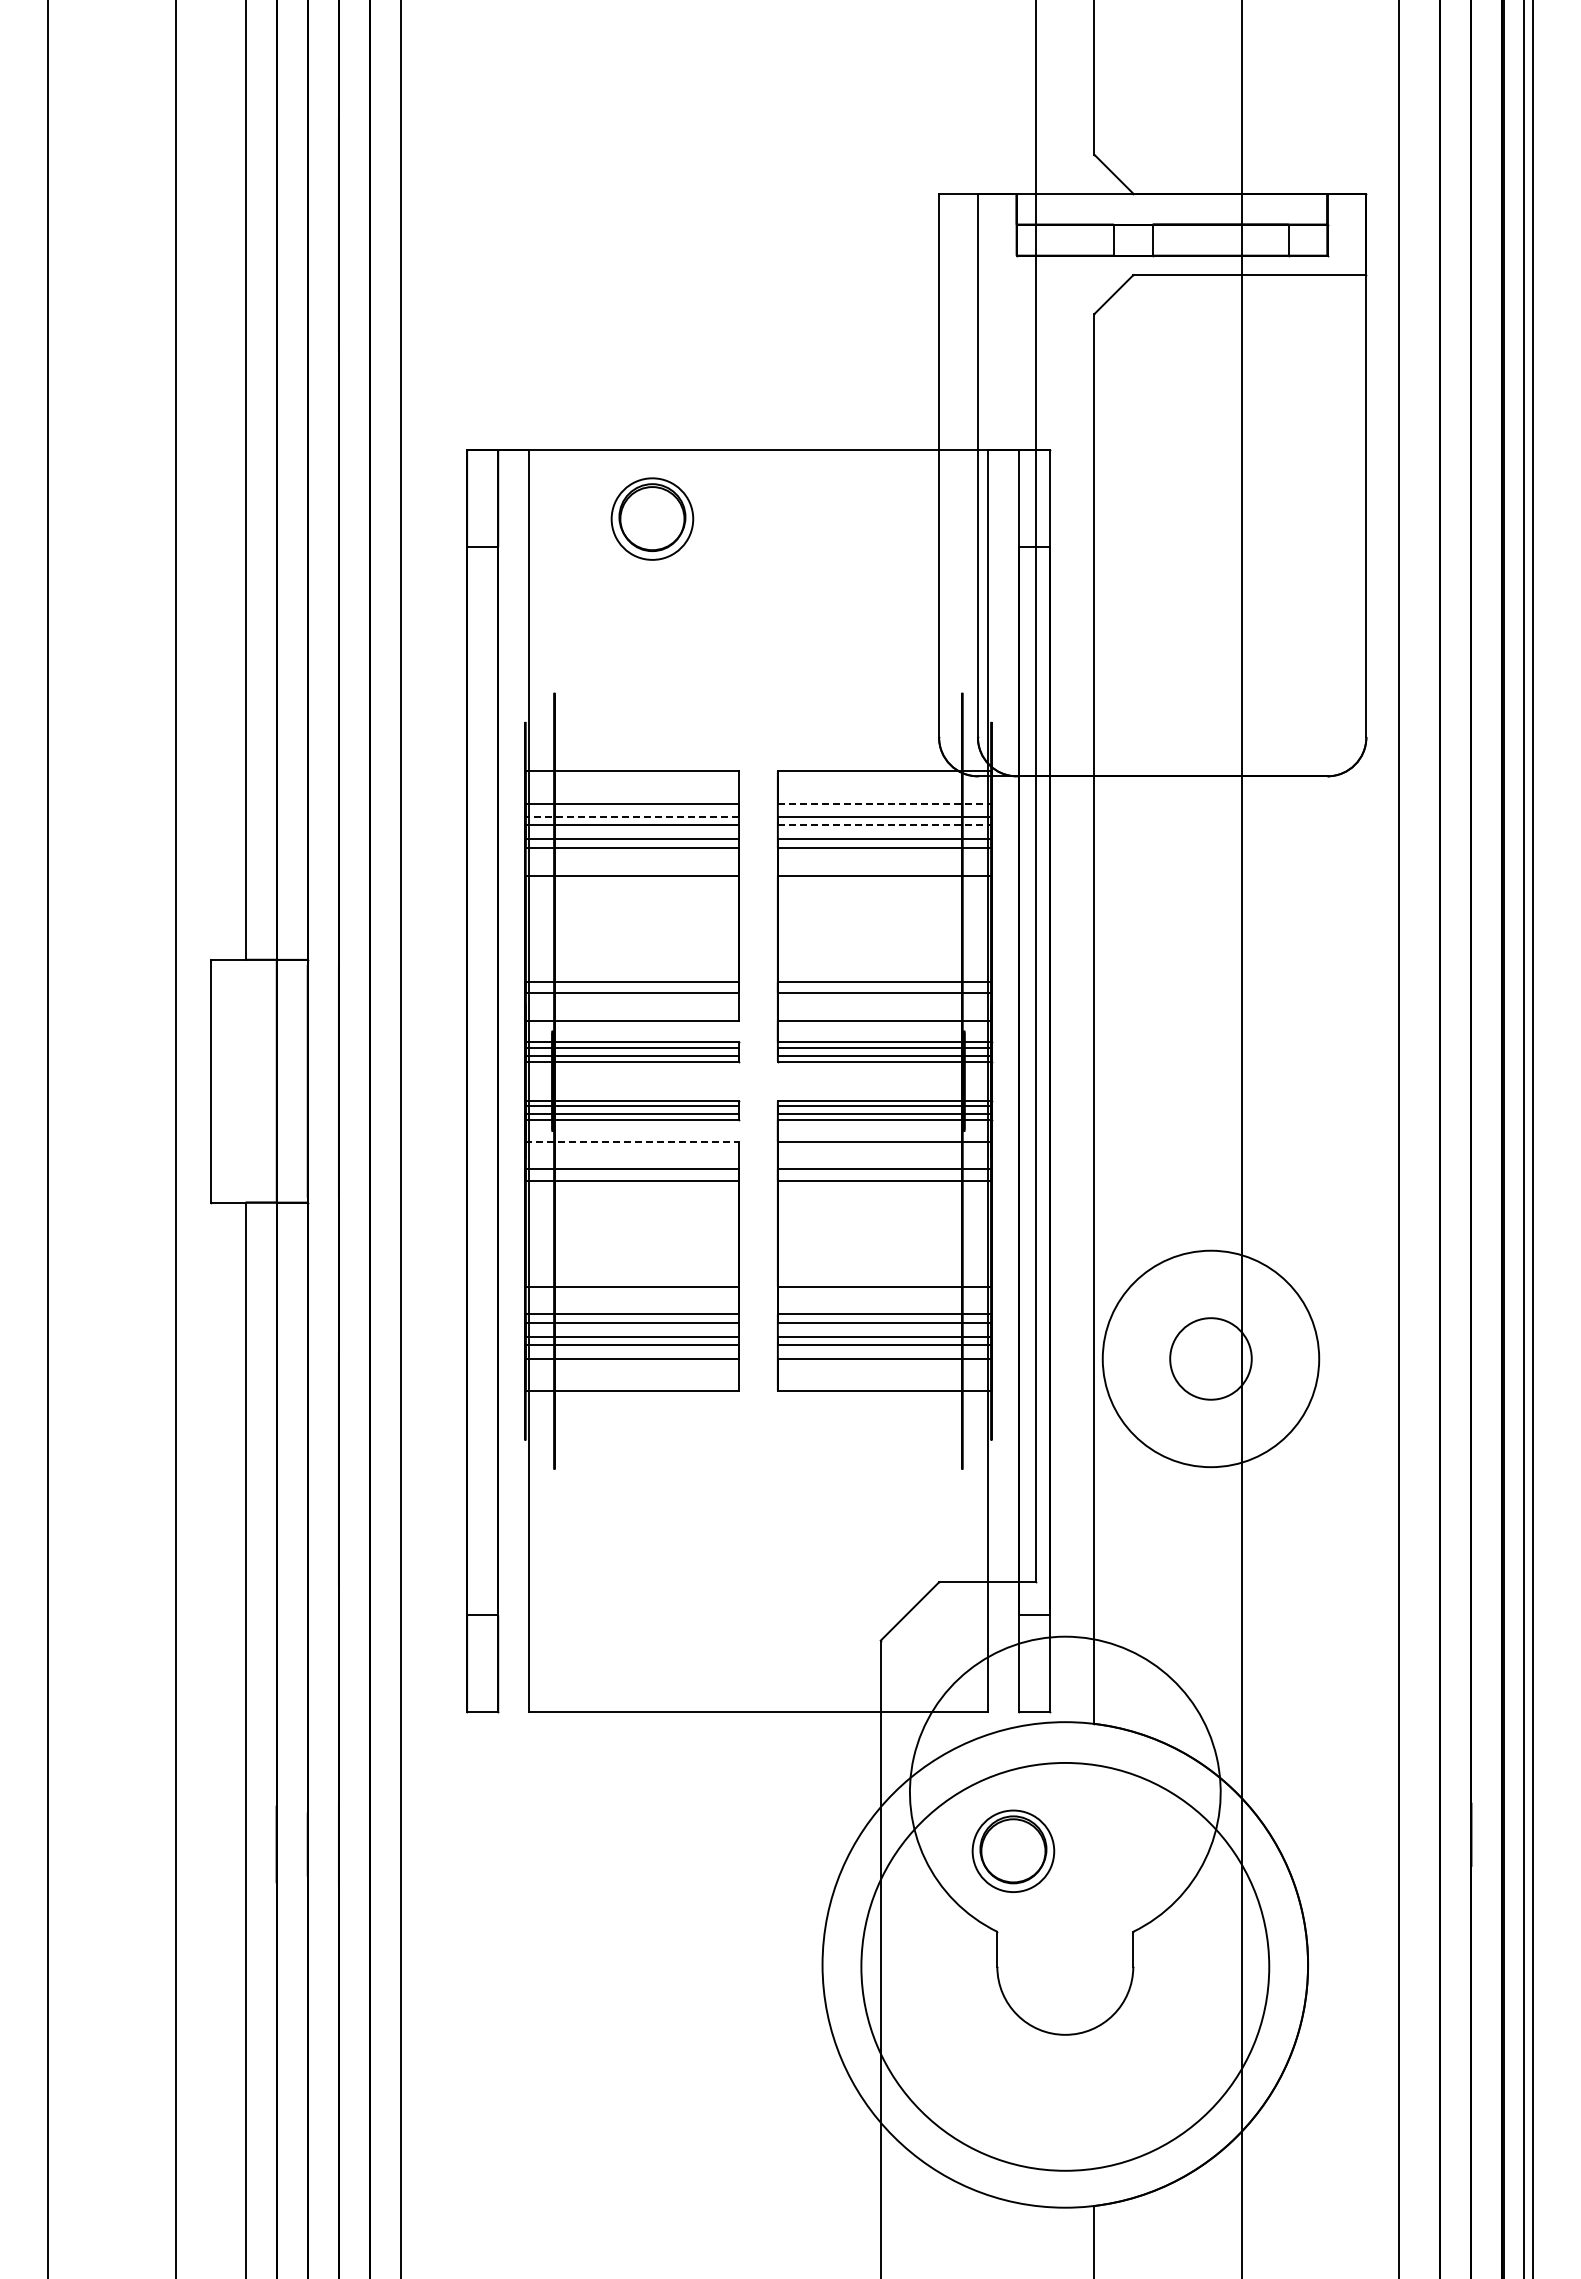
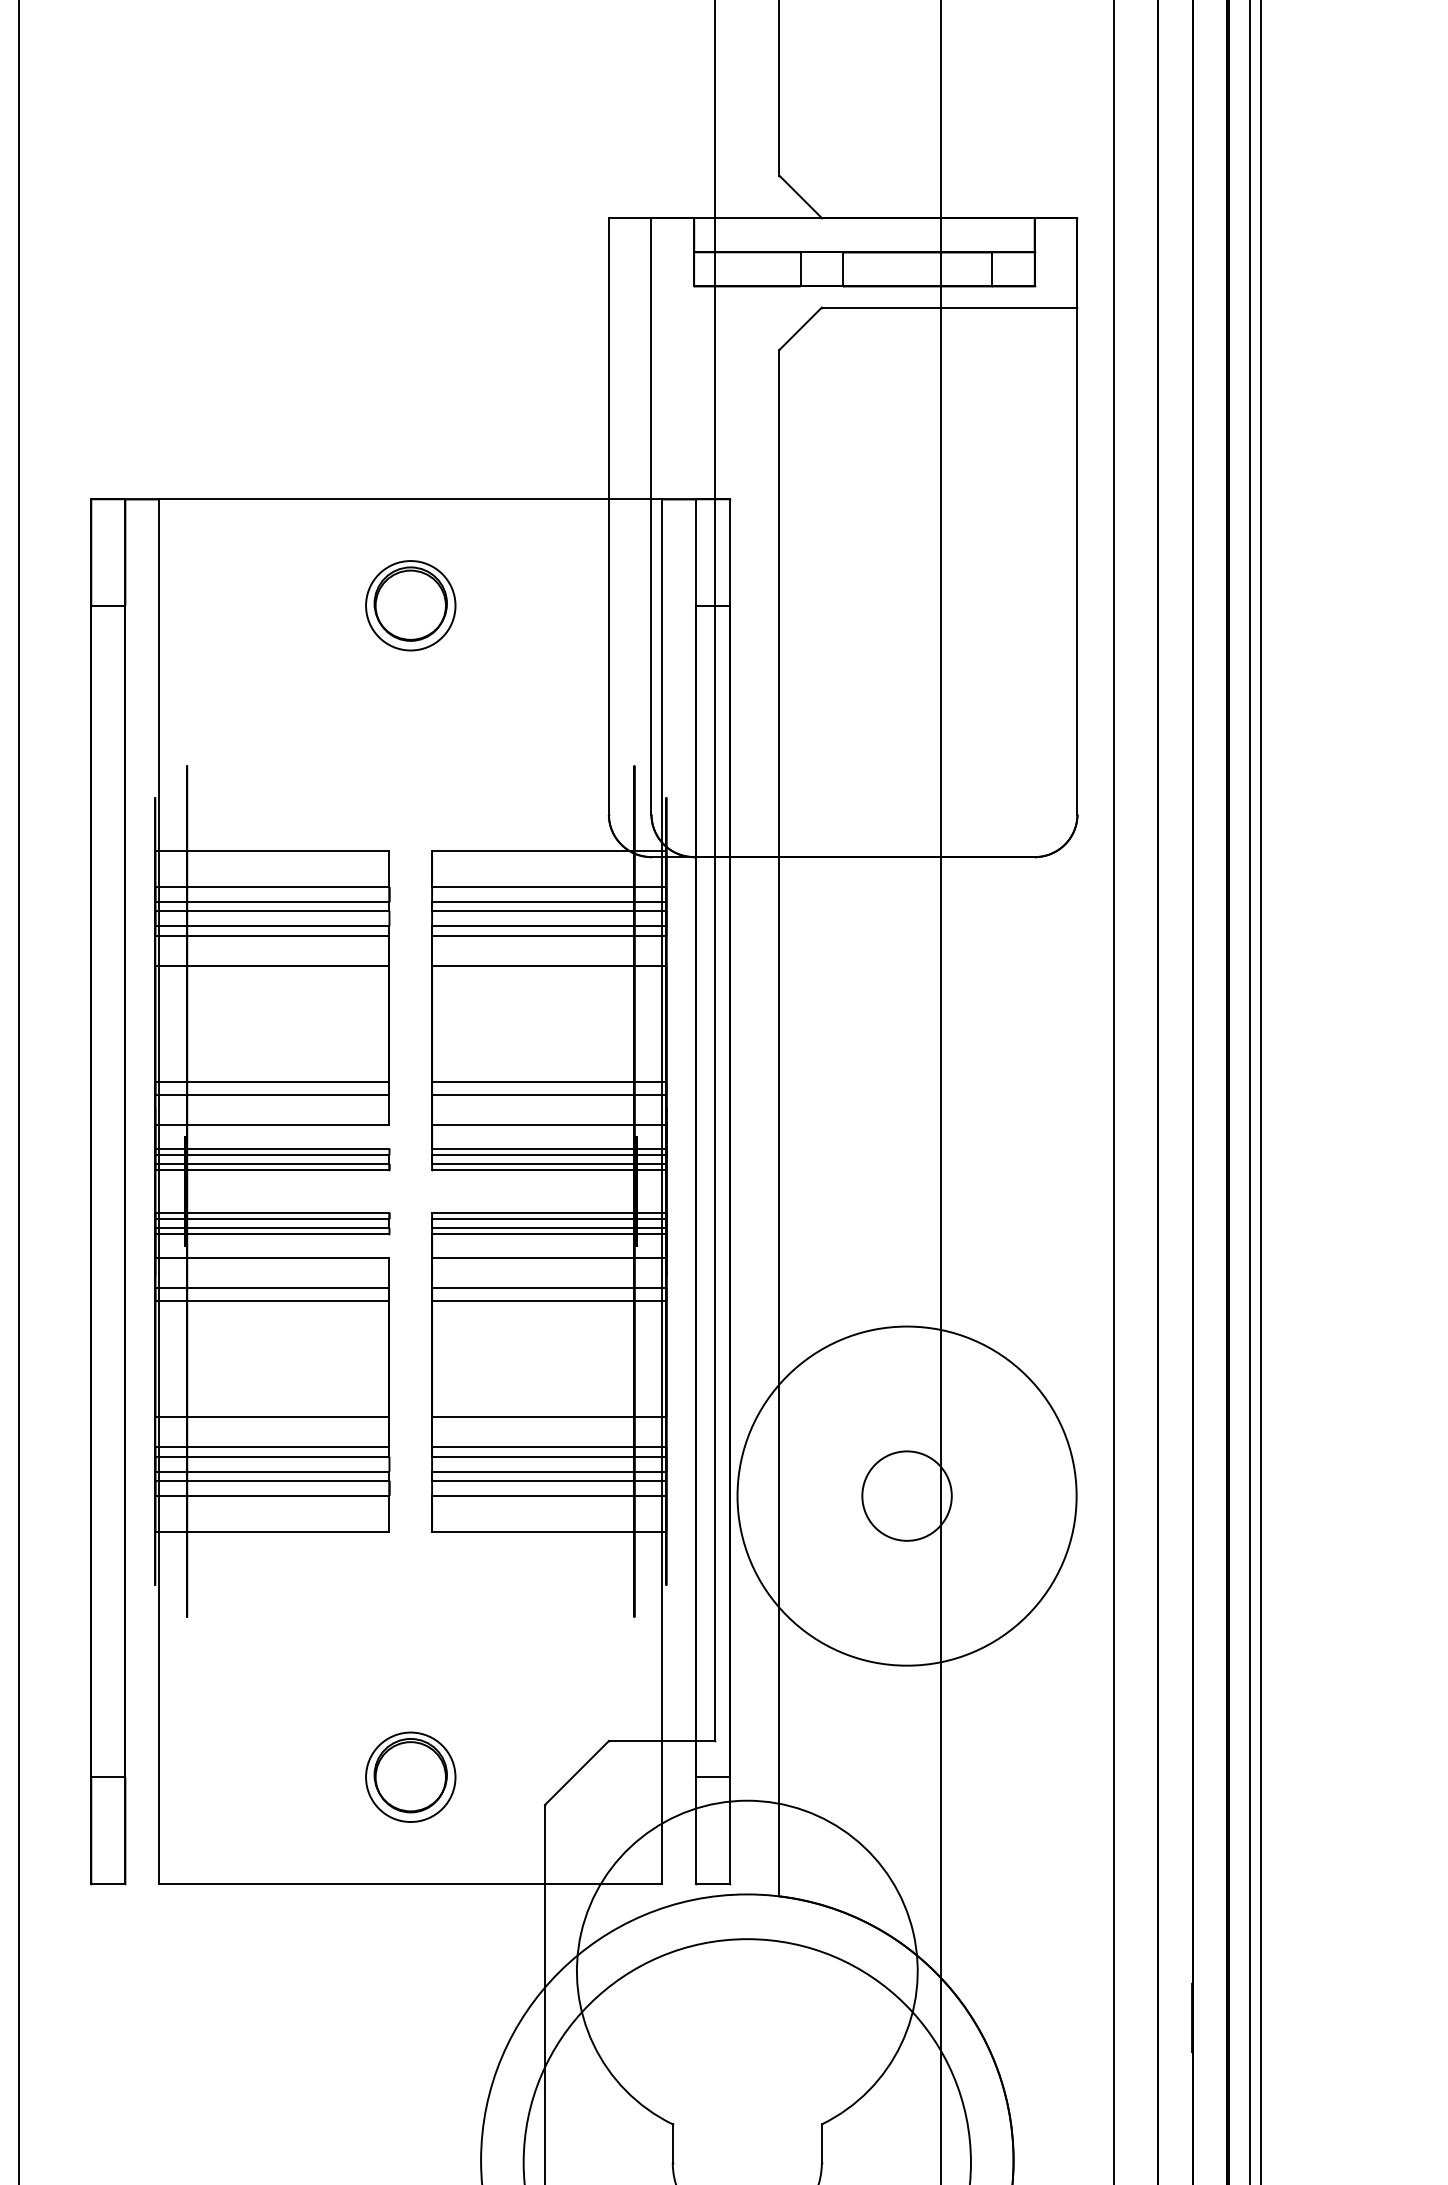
part: (652, 518) -> (410, 605), moved
line: (884, 803) -> (549, 886), dashed -> solid
line: (632, 817) -> (272, 902), dashed -> solid
line: (884, 825) -> (549, 911), dashed -> solid
line: (632, 1141) -> (272, 1257), dashed -> solid
circle: (1210, 1358) -> (906, 1495), size x1.43
part: (1013, 1850) -> (410, 1776), moved

